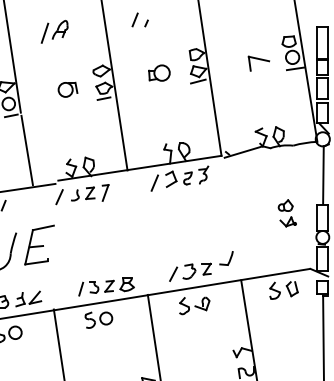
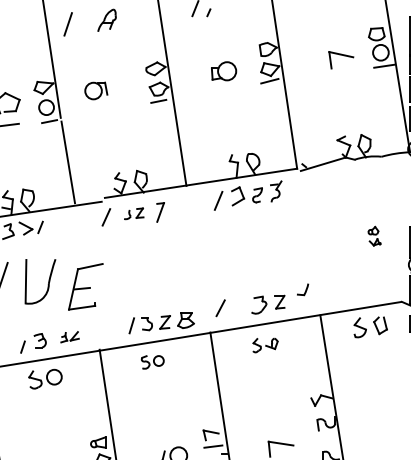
line: (44, 33) -> (67, 24), moved
part: (68, 89) -> (96, 90), moved
part: (82, 193) -> (133, 213), size x0.7
part: (287, 212) -> (374, 235), size x0.6
part: (39, 244) -> (85, 286), moved
part: (226, 258) -> (302, 289), size x0.7
line: (173, 274) -> (220, 308), moved
part: (28, 298) -> (69, 336), size x0.6
part: (194, 305) -> (265, 345), size x0.7
part: (98, 320) -> (152, 362), size x0.7

